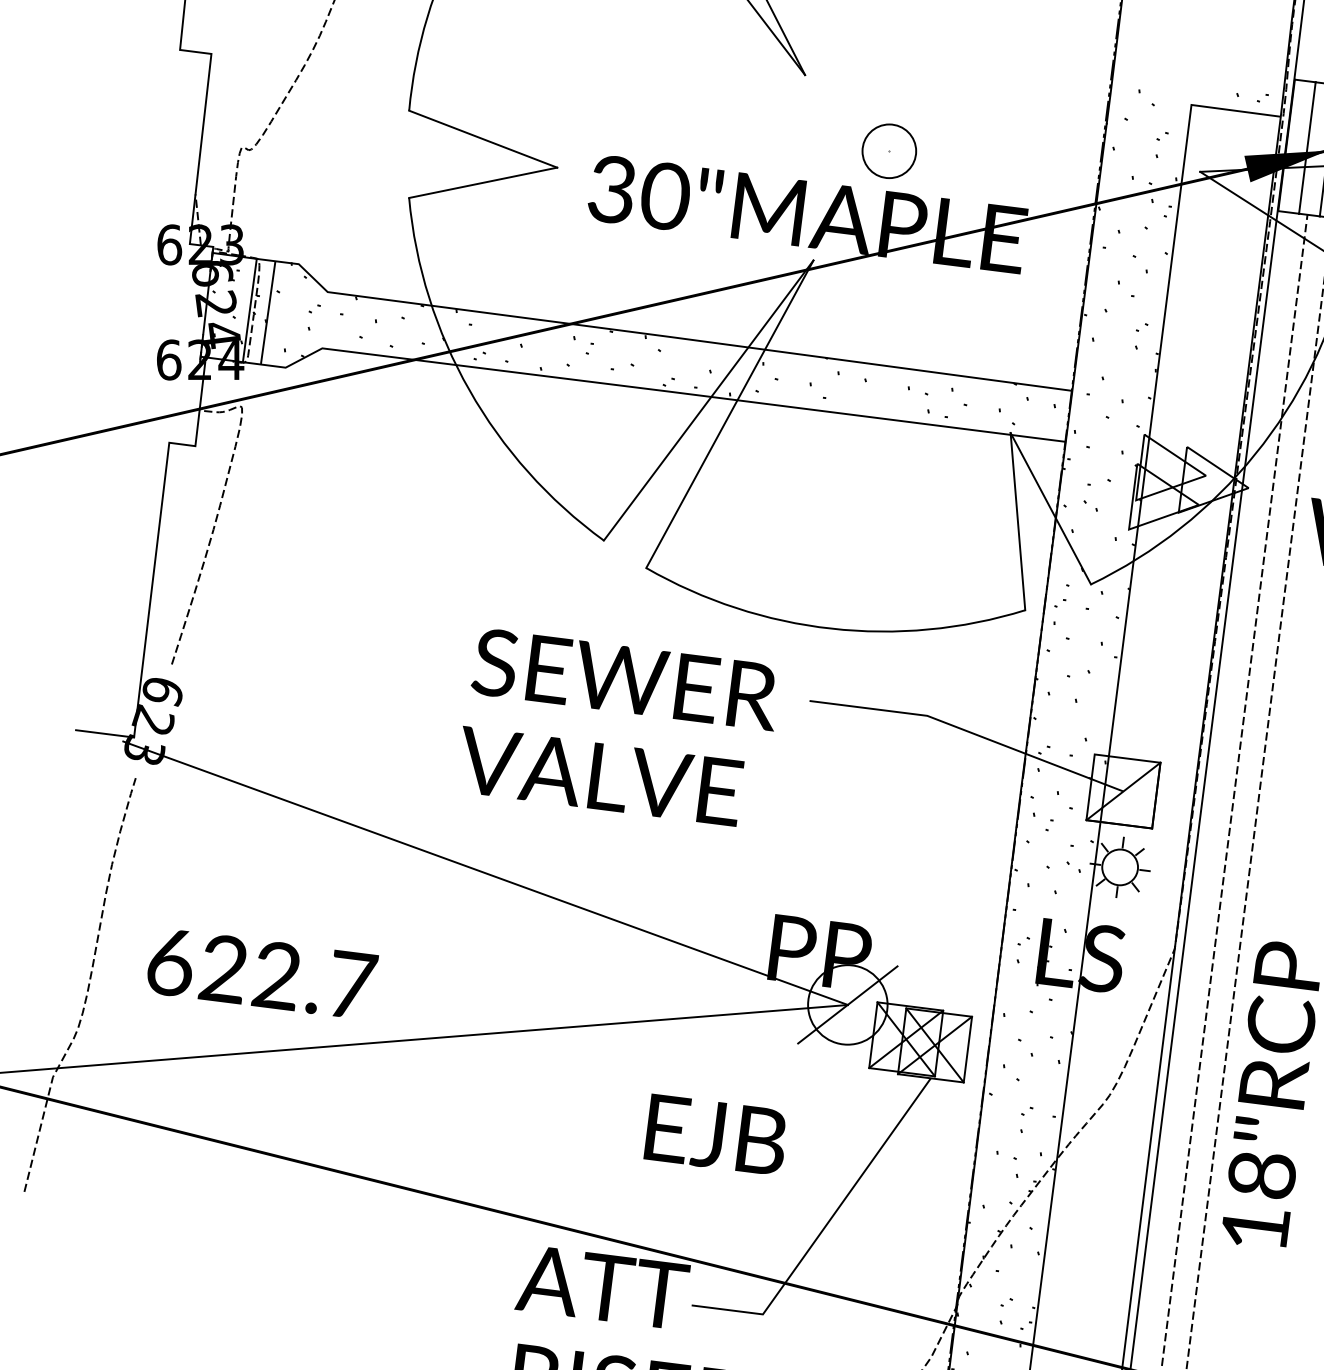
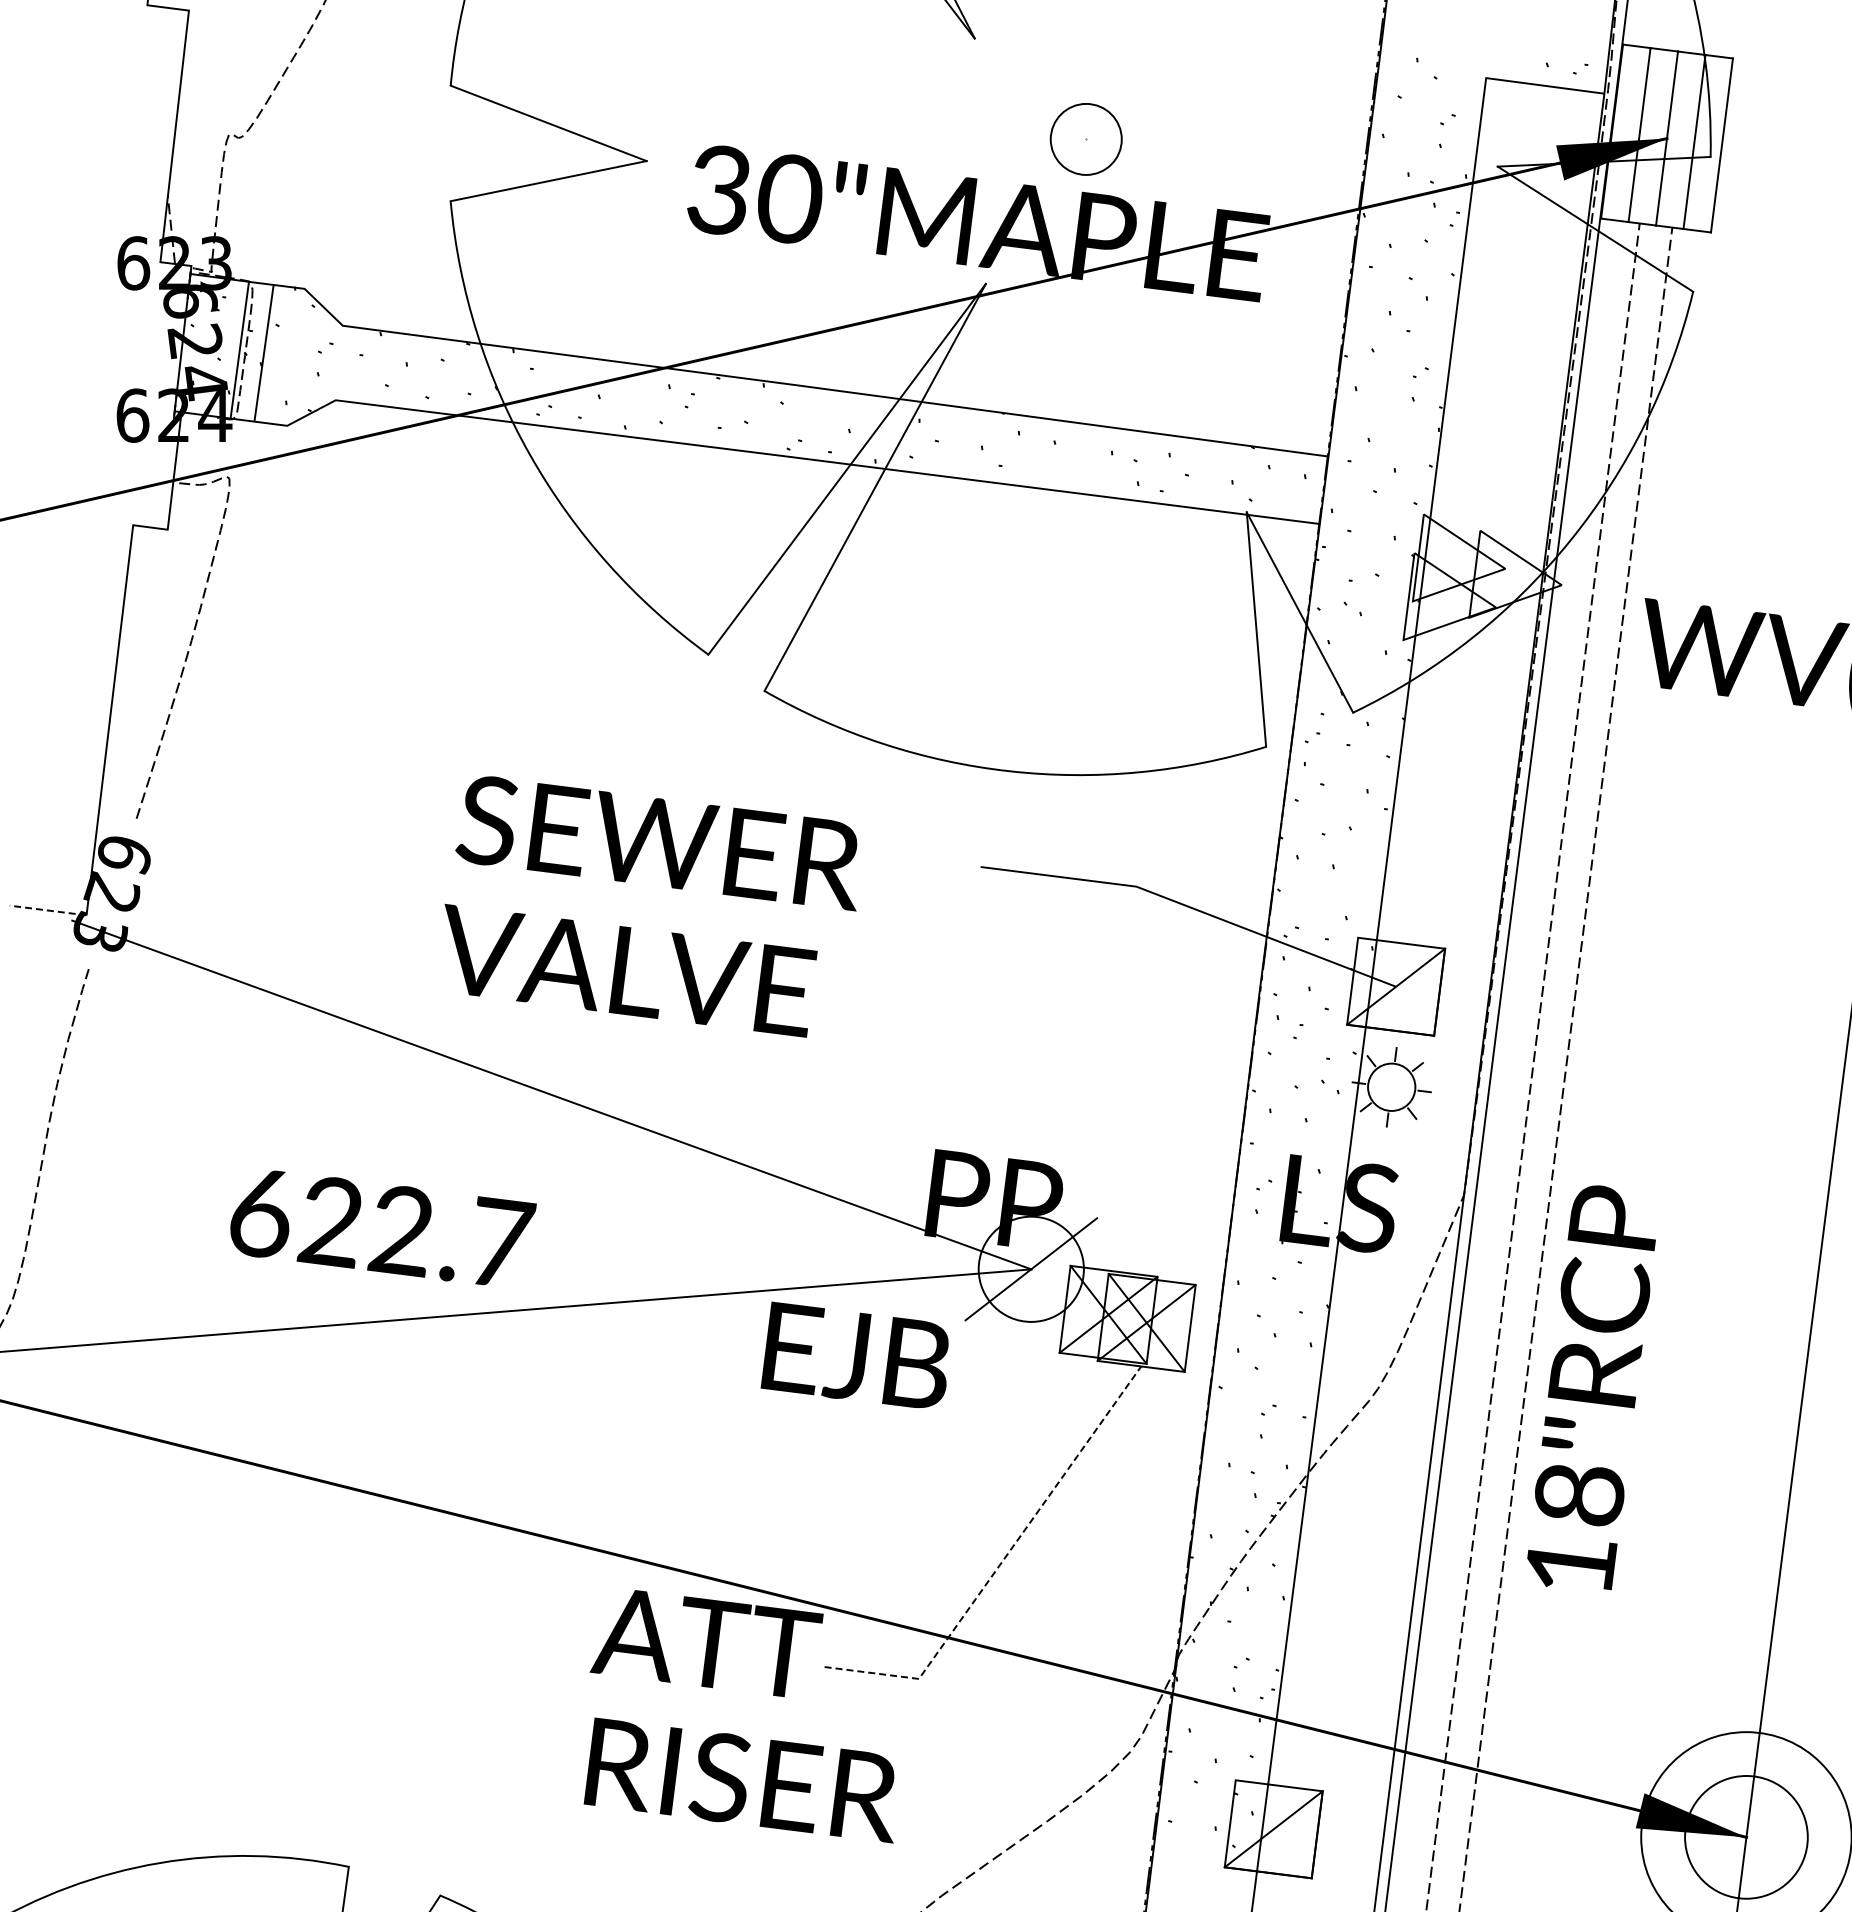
text: (618, 727) -> (650, 906), moved
line: (105, 733) -> (48, 910), solid -> dashed
text: (263, 973) -> (383, 1227), moved
text: (714, 1133) -> (854, 1354), moved
line: (826, 1225) -> (1002, 1561), solid -> dashed

